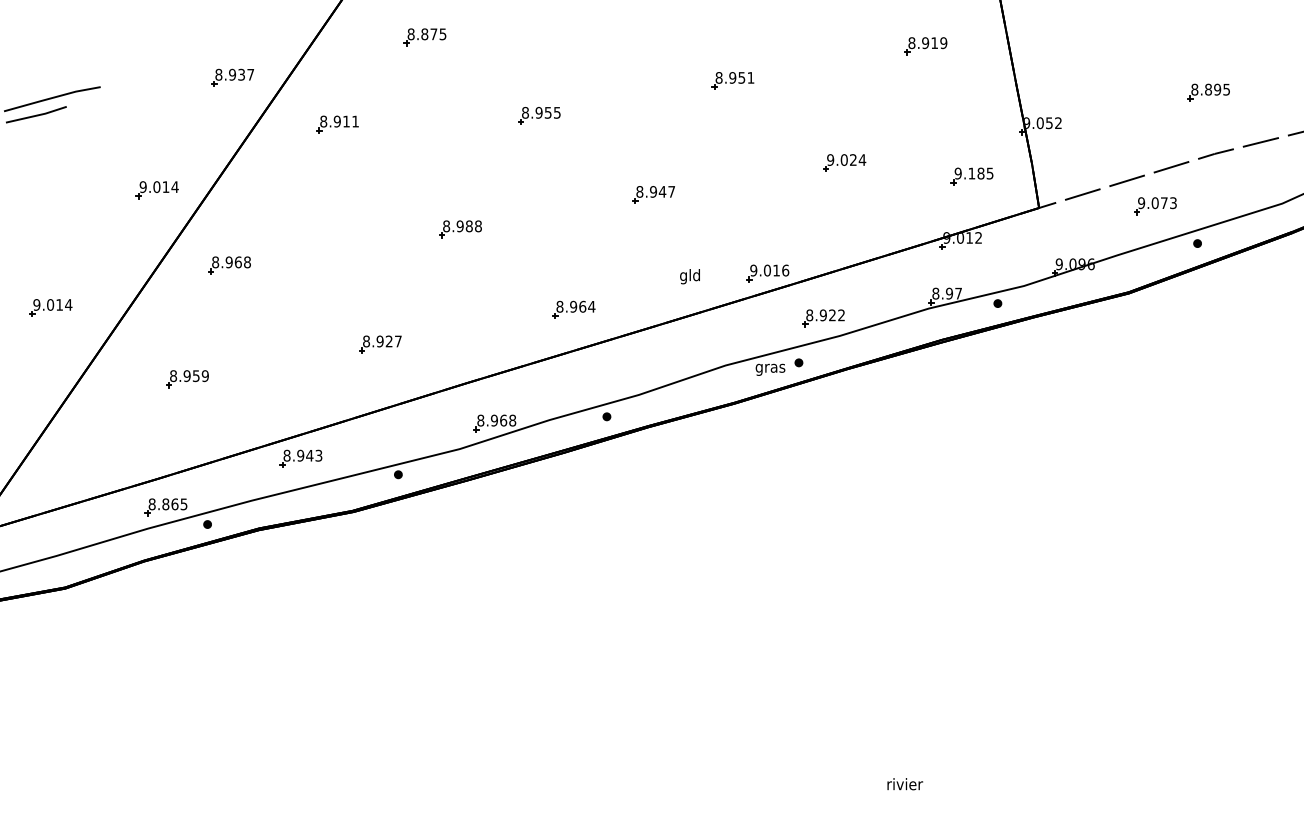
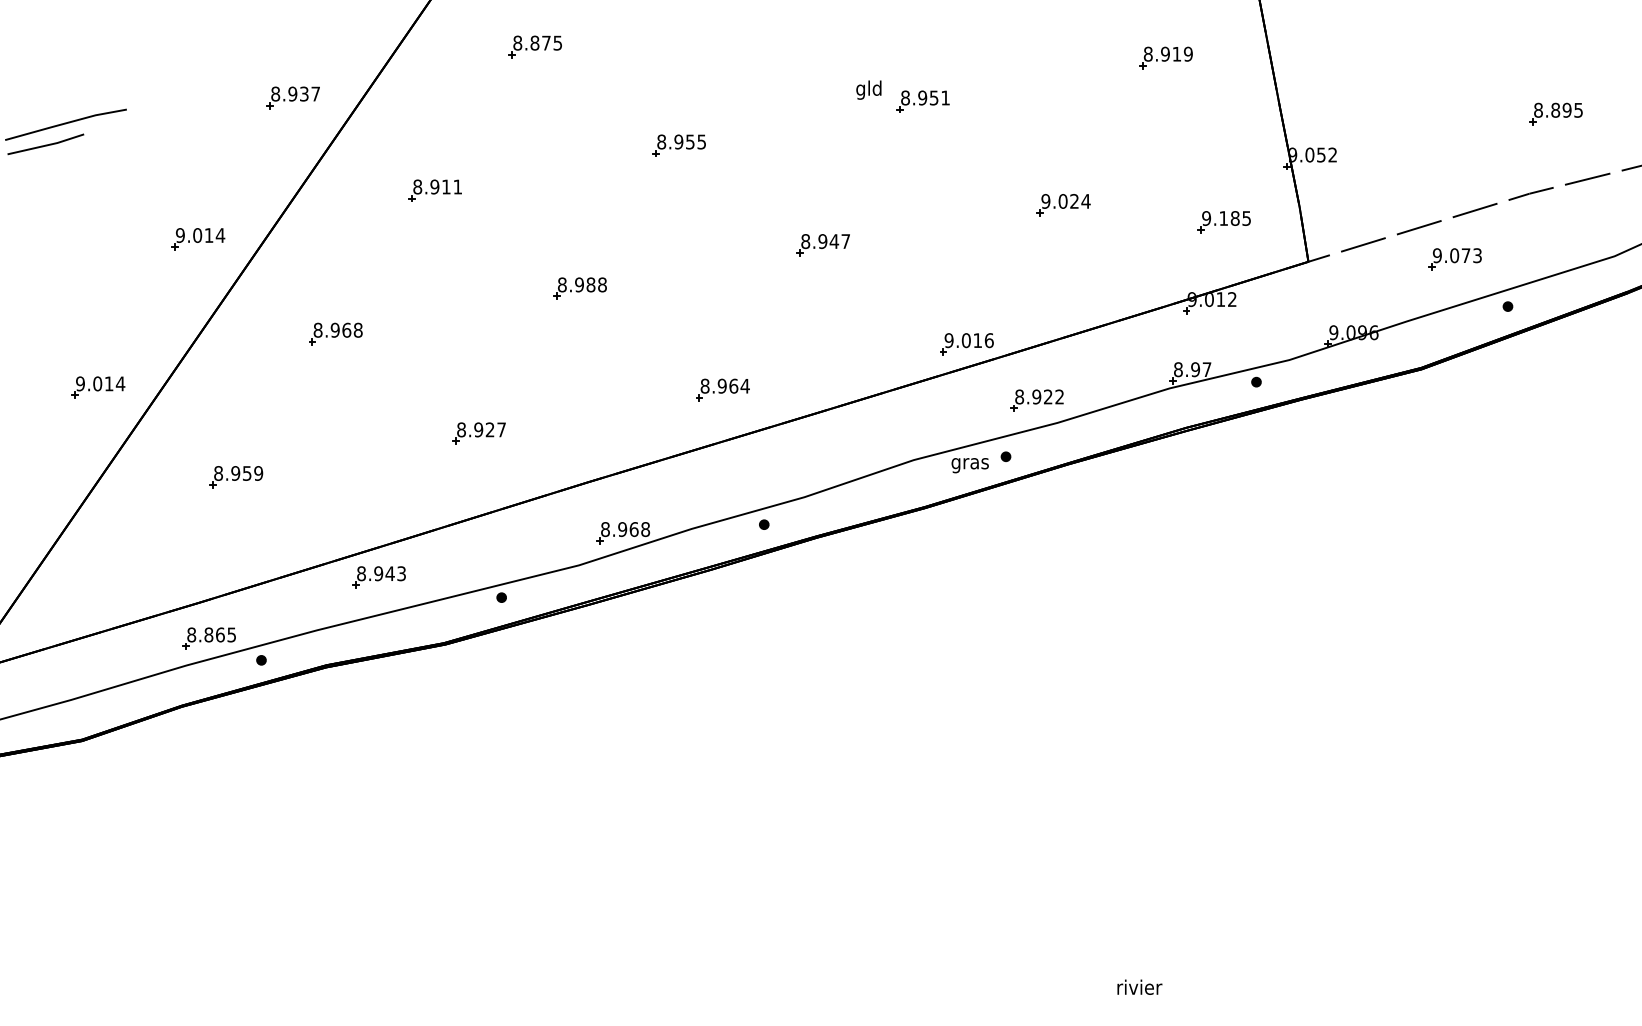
part: (1208, 92) -> (1555, 113), moved
part: (337, 124) -> (435, 190), moved
part: (229, 265) -> (335, 334), moved
text: (689, 276) -> (868, 89), moved
part: (50, 307) -> (97, 387), moved

